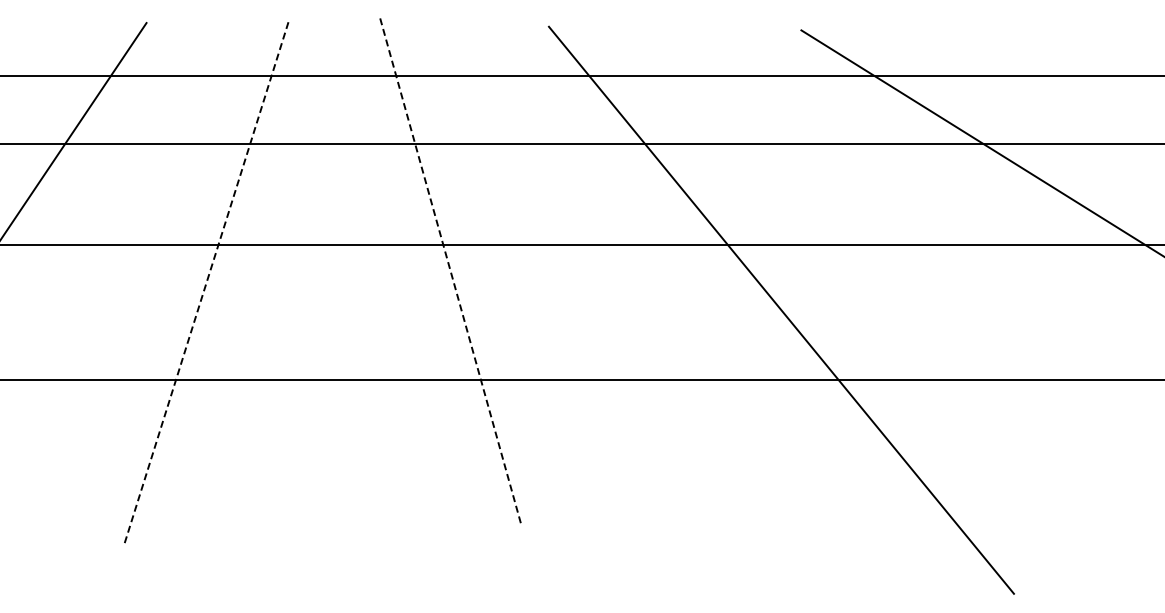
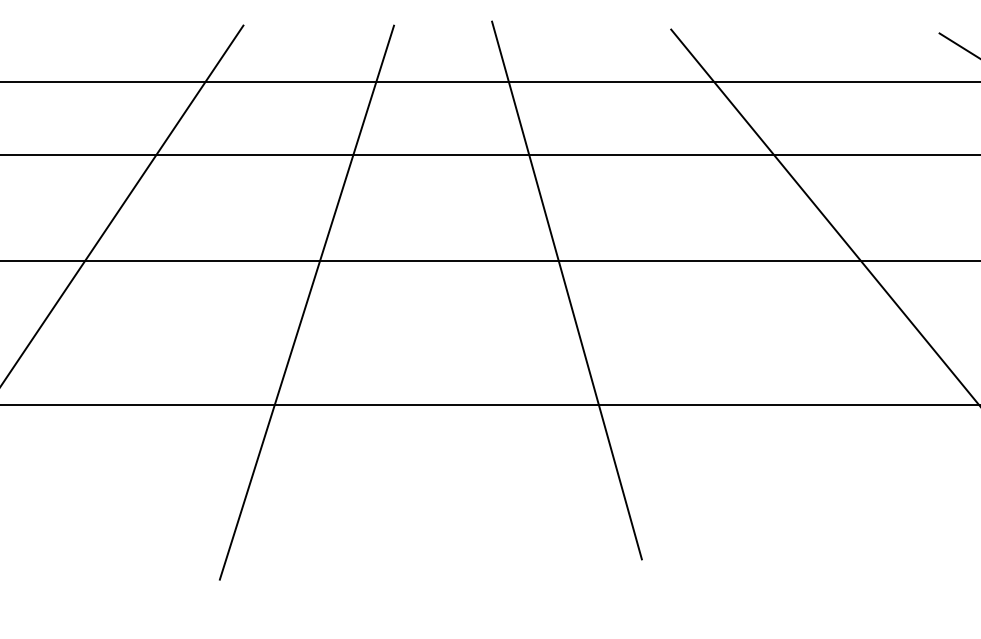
line: (451, 272) -> (567, 290), dashed -> solid
line: (206, 283) -> (307, 302), dashed -> solid

